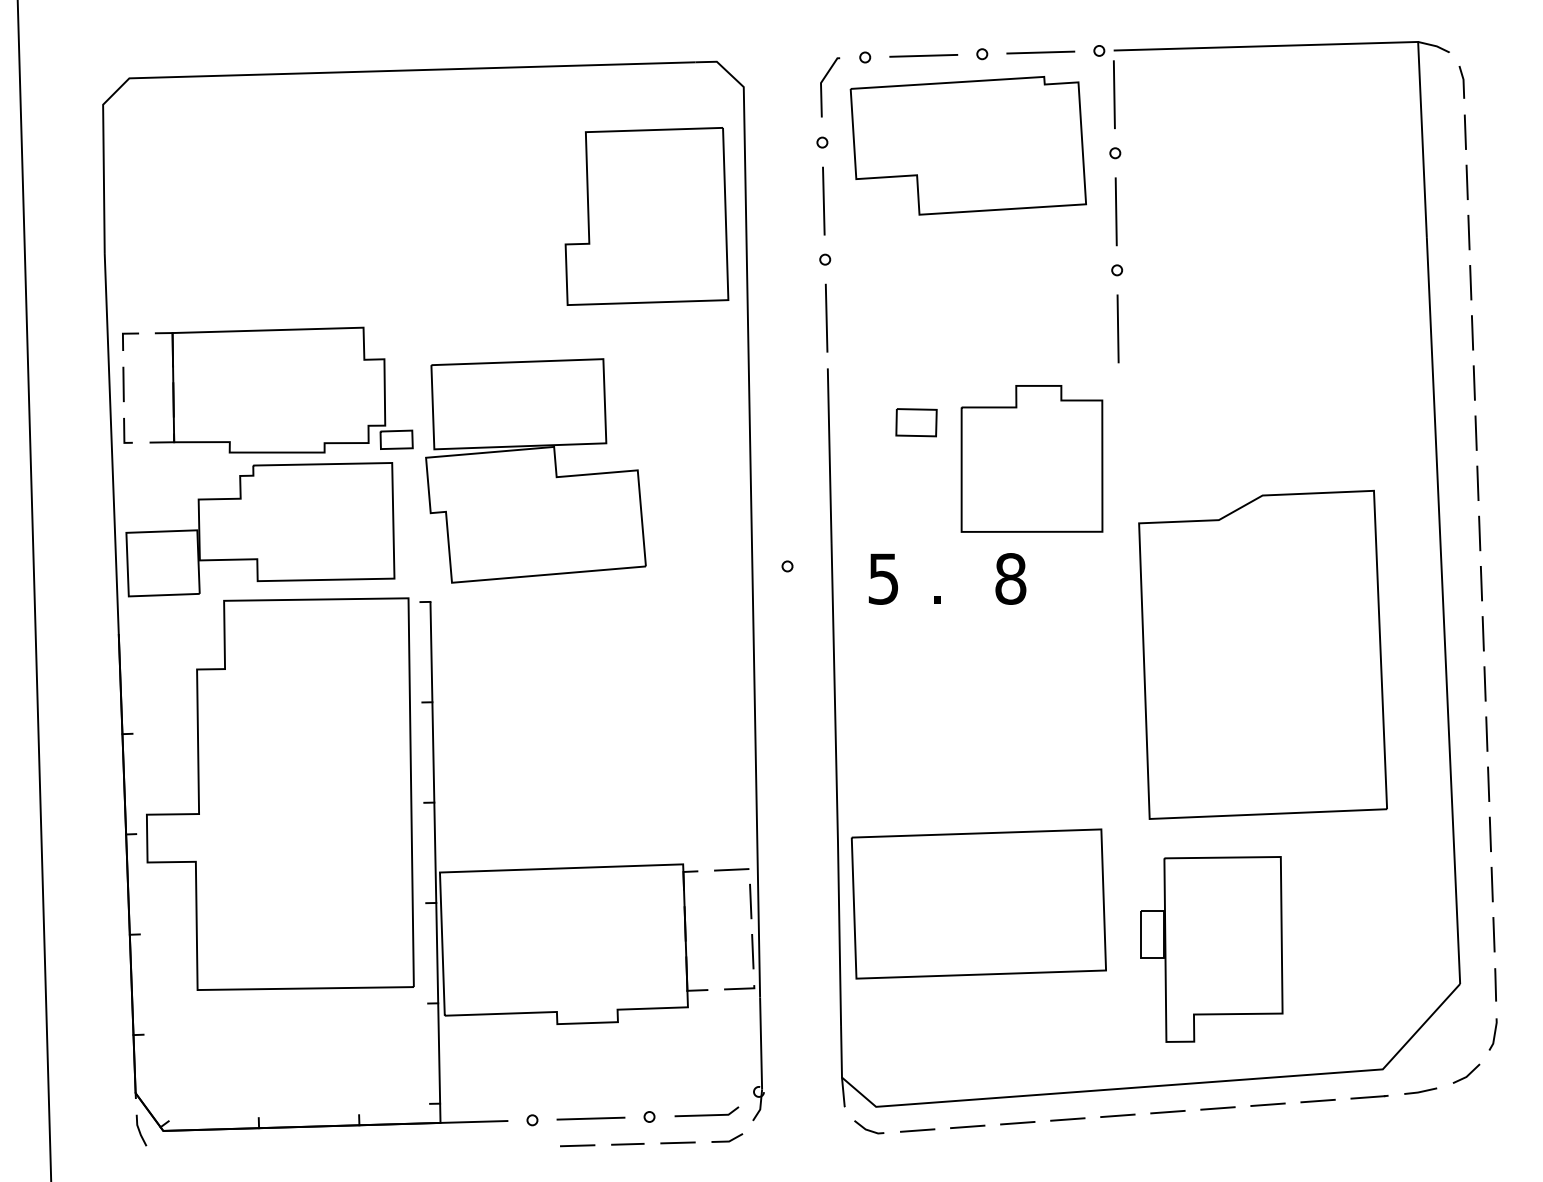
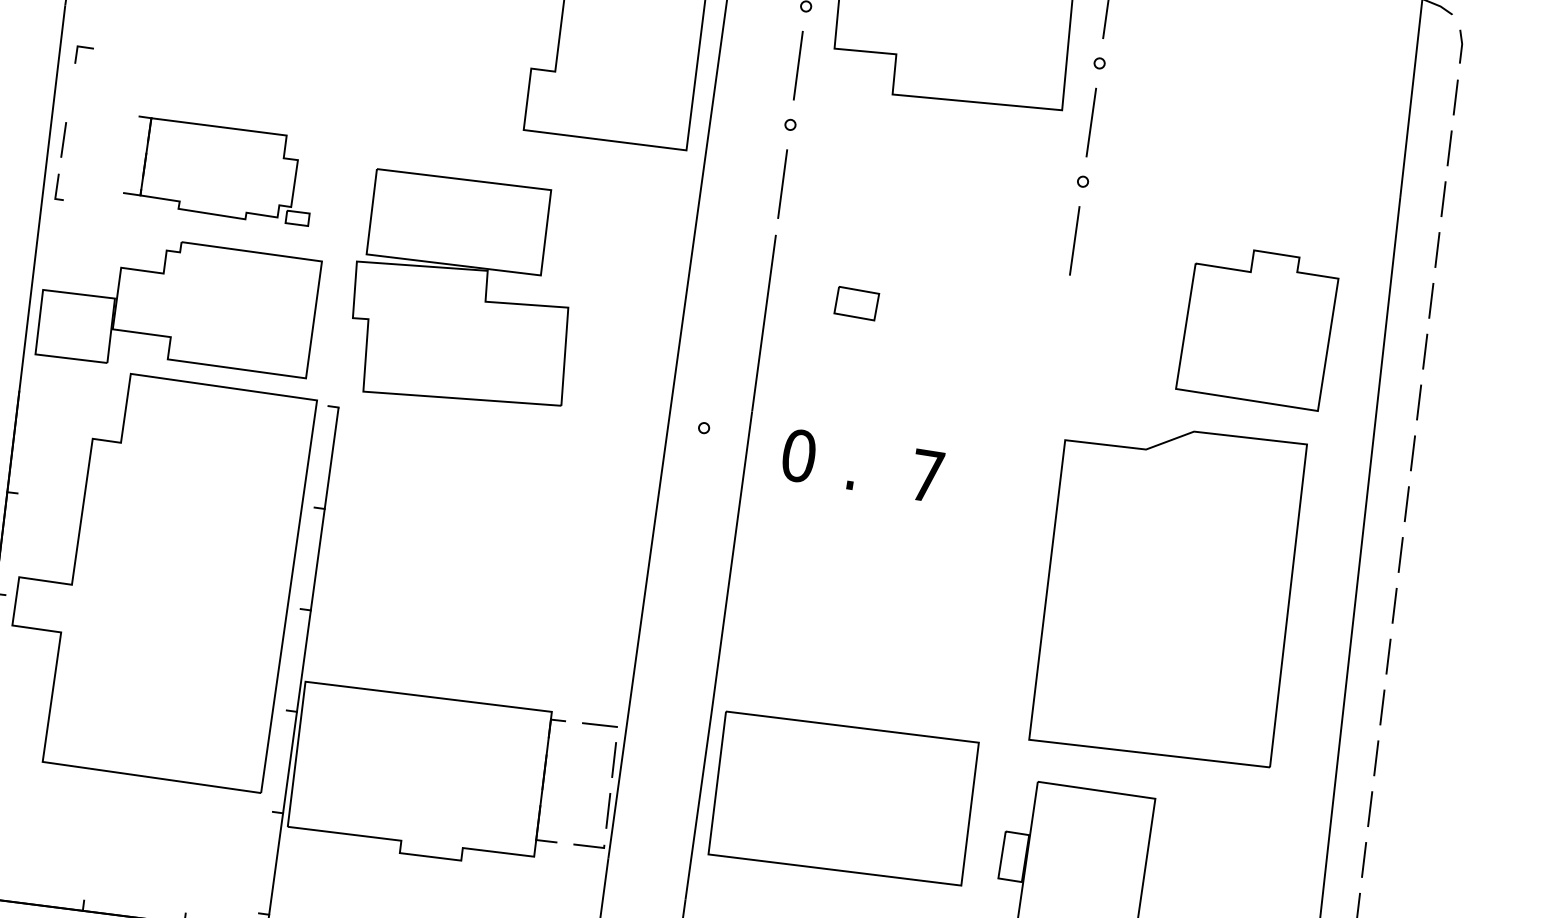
line: (130, 334) -> (85, 48), moved
part: (281, 389) -> (222, 169), size x0.7
part: (1031, 458) -> (1258, 325), moved
text: (883, 578) -> (798, 455), 5 -> 0
text: (1010, 578) -> (926, 475), 8 -> 7

